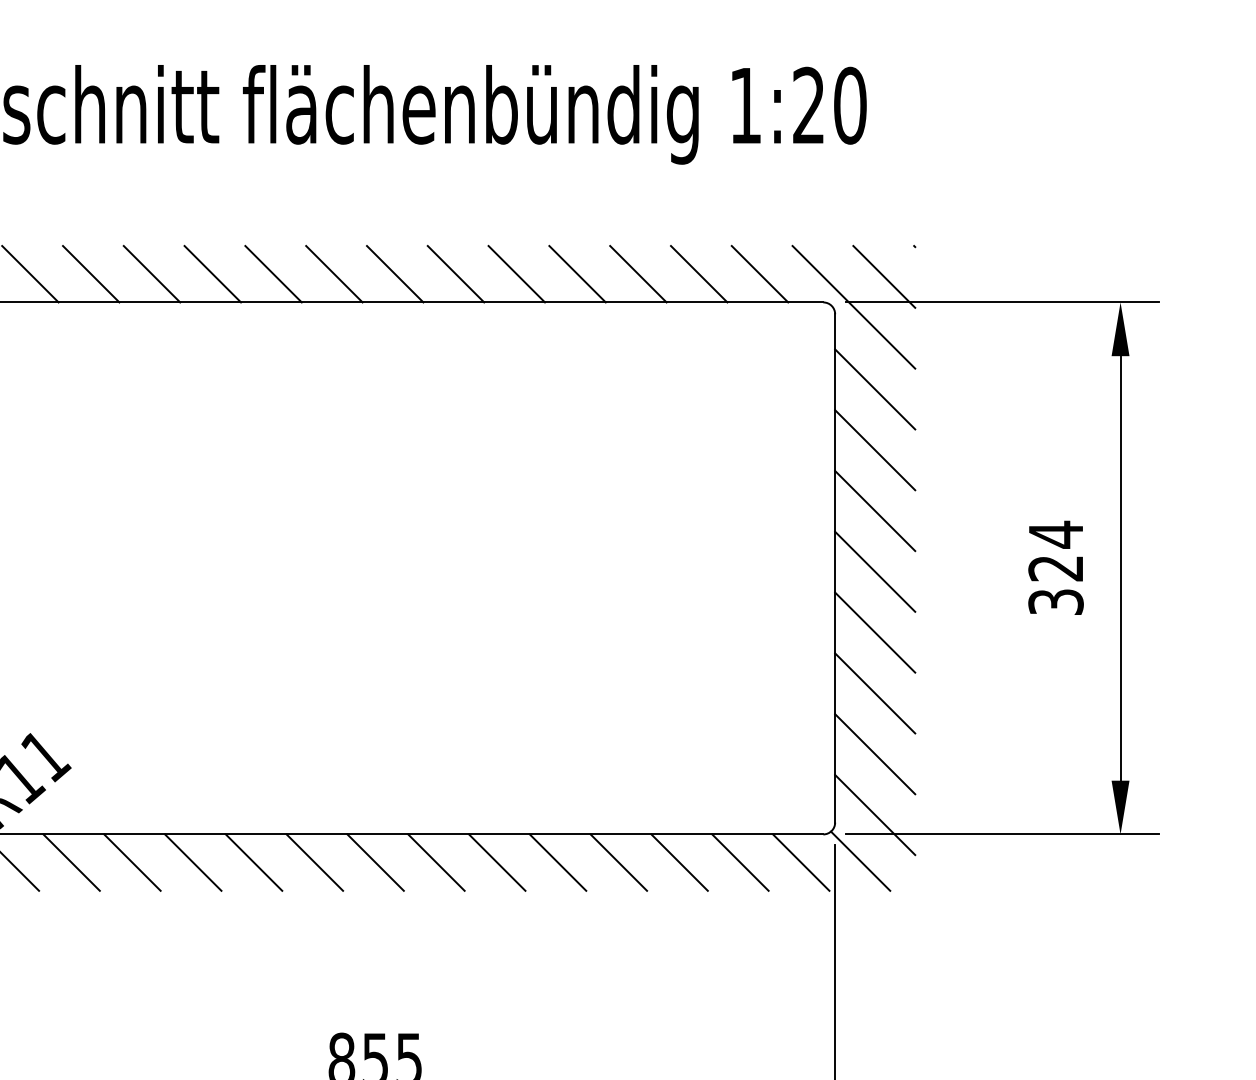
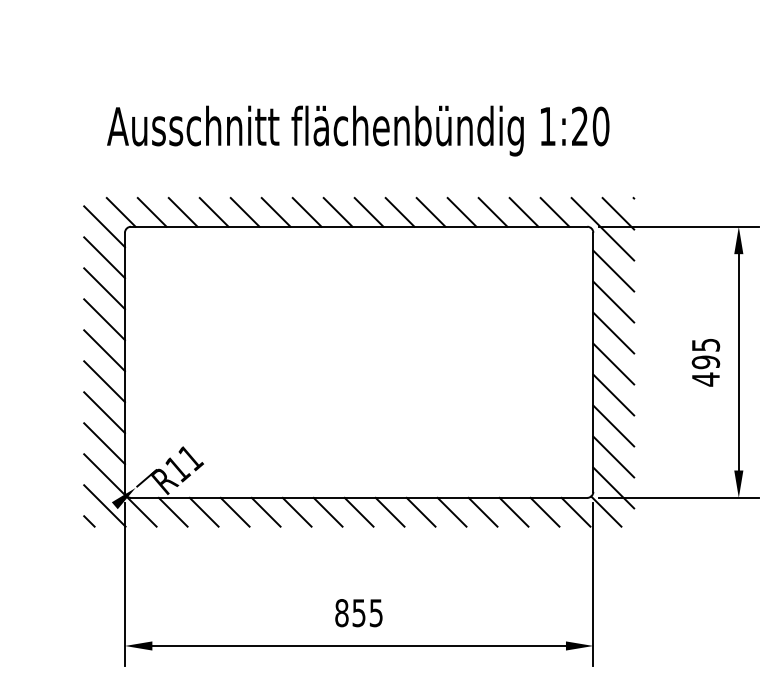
text: (1055, 568) -> (705, 362), 324 -> 495

